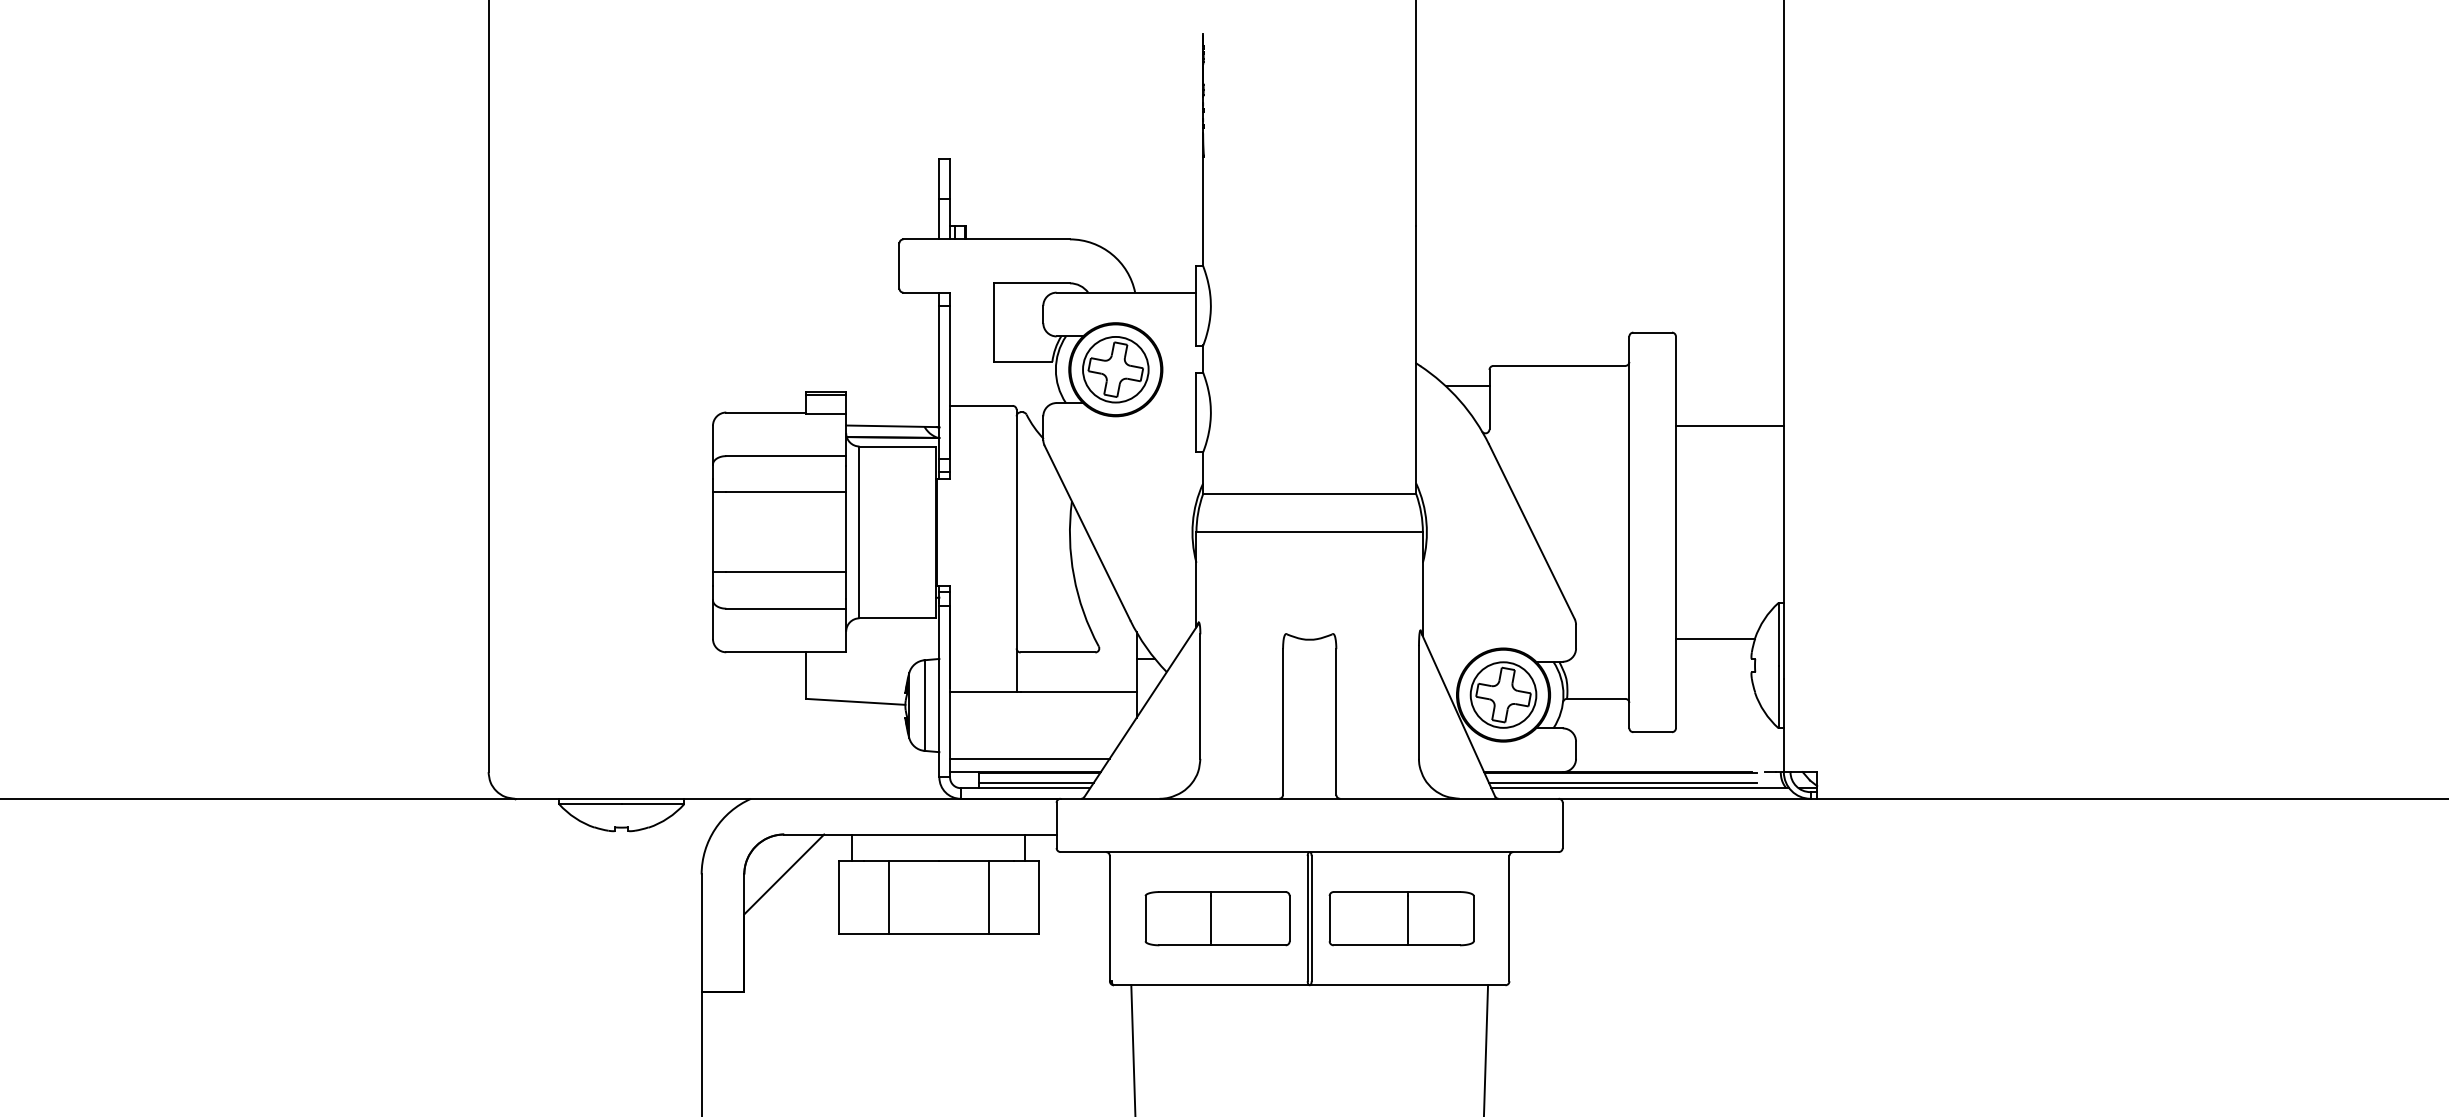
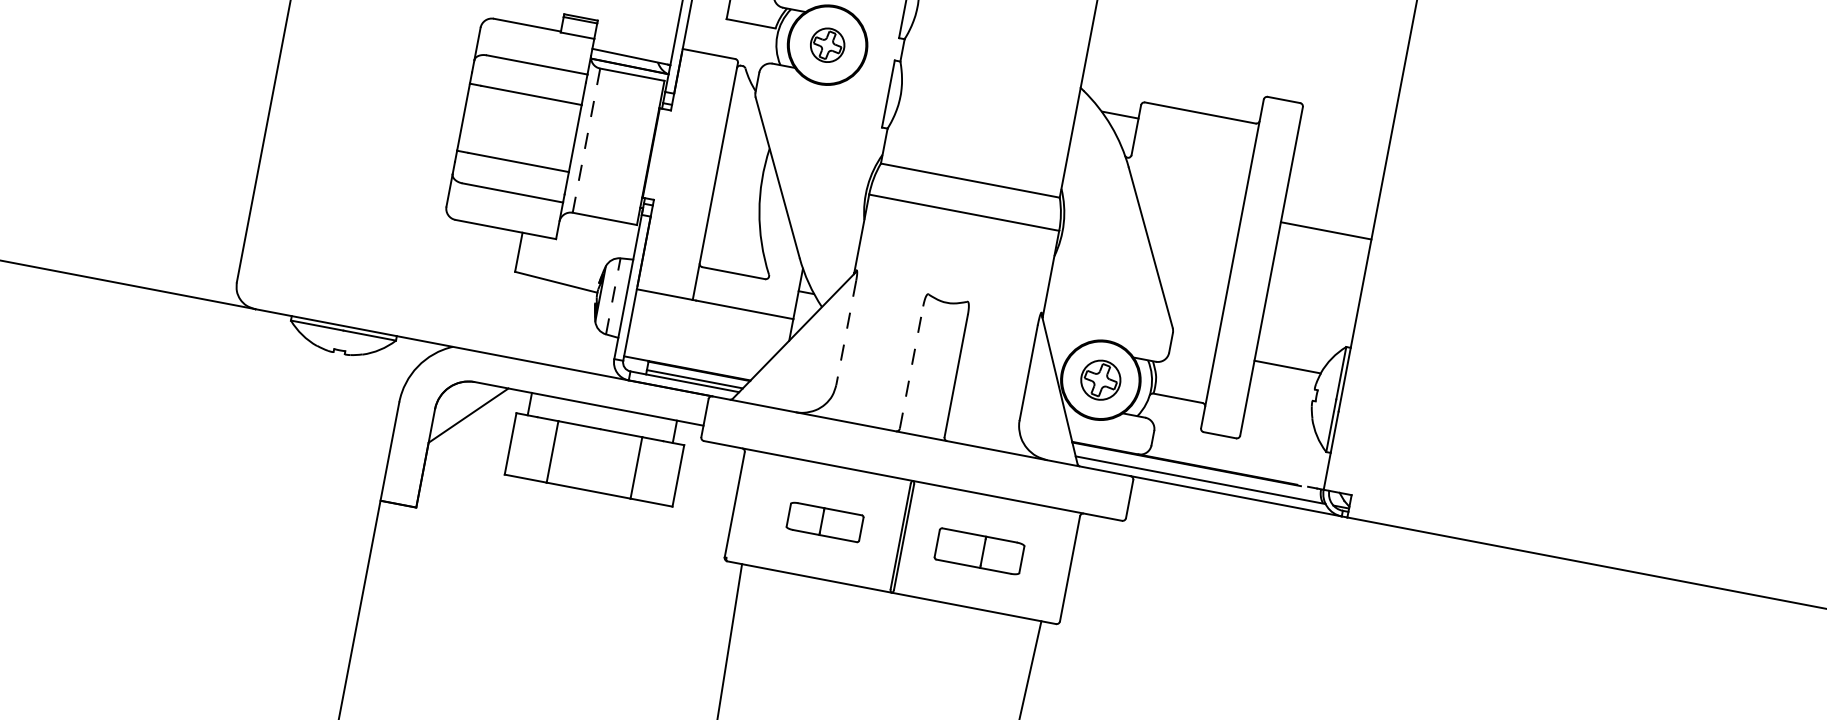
part: (1115, 369) -> (827, 44), size x0.6
line: (1729, 425) -> (1325, 230), moved
line: (859, 532) -> (586, 140), solid -> dashed
part: (1503, 694) -> (1100, 379), size x0.7
line: (1200, 697) -> (846, 333), solid -> dashed
line: (924, 705) -> (613, 296), solid -> dashed
line: (1283, 721) -> (911, 367), solid -> dashed
line: (1029, 758) -> (692, 357), removed
line: (1622, 782) -> (1186, 472), removed
part: (1217, 918) -> (825, 521), size x0.6
part: (1401, 918) -> (979, 551), size x0.7

